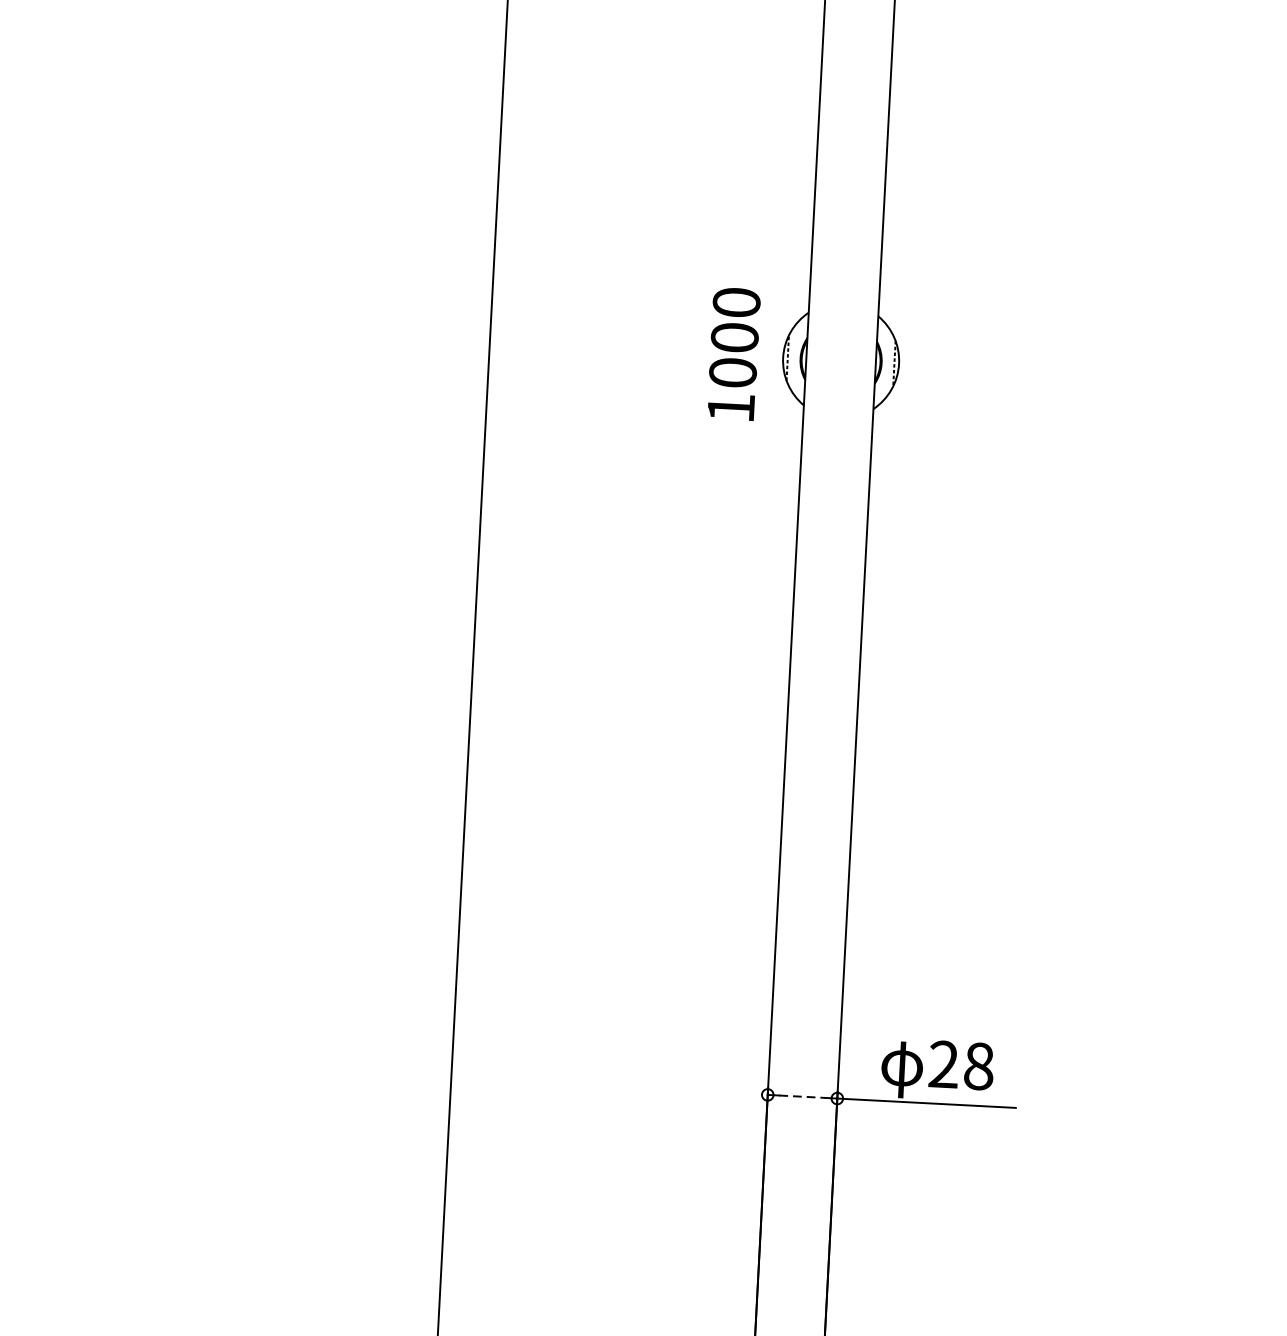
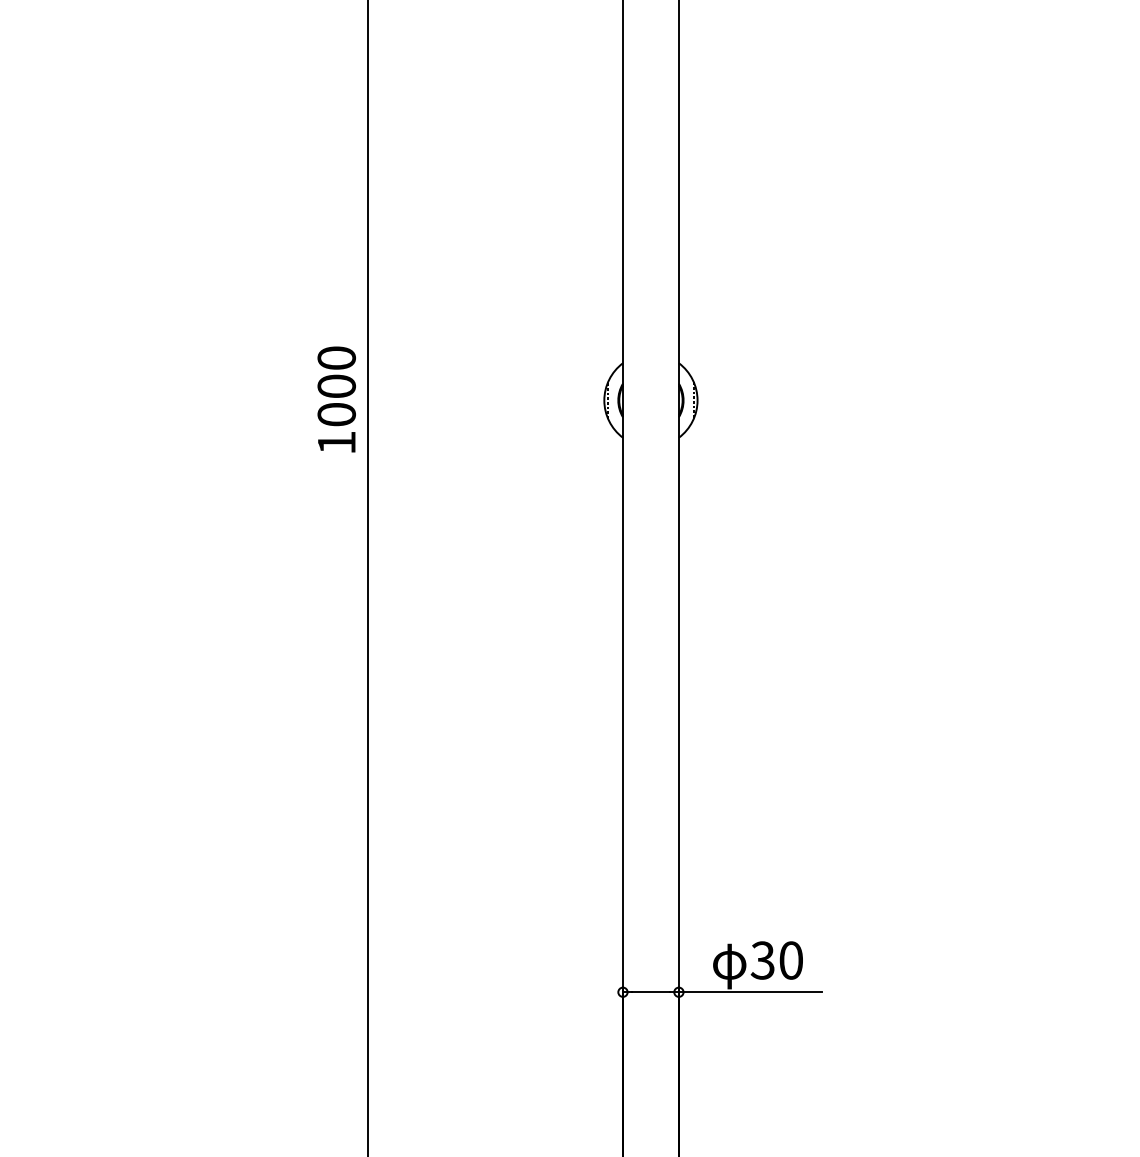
text: (733, 354) -> (336, 399), moved
text: (960, 1065) -> (776, 960), 28 -> 30
line: (801, 1096) -> (650, 992), dashed -> solid

